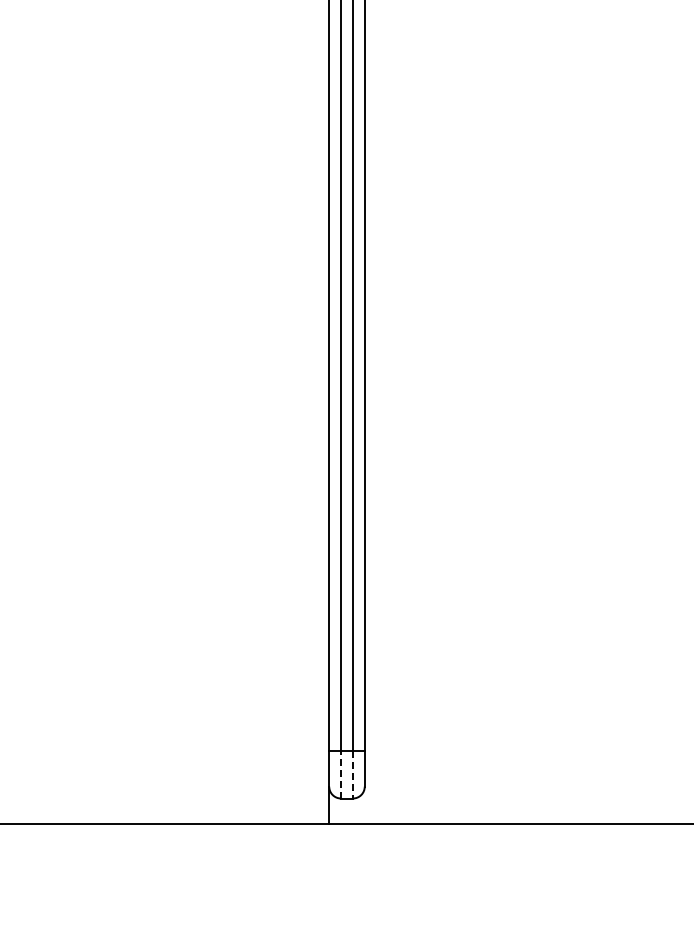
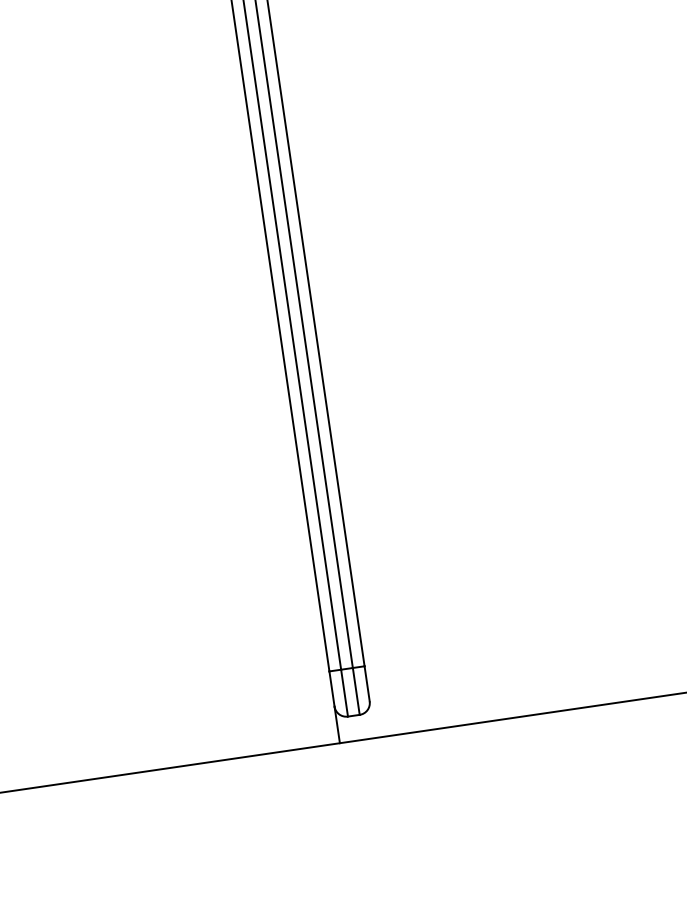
line: (341, 774) -> (344, 692), dashed -> solid
line: (352, 774) -> (355, 691), dashed -> solid

